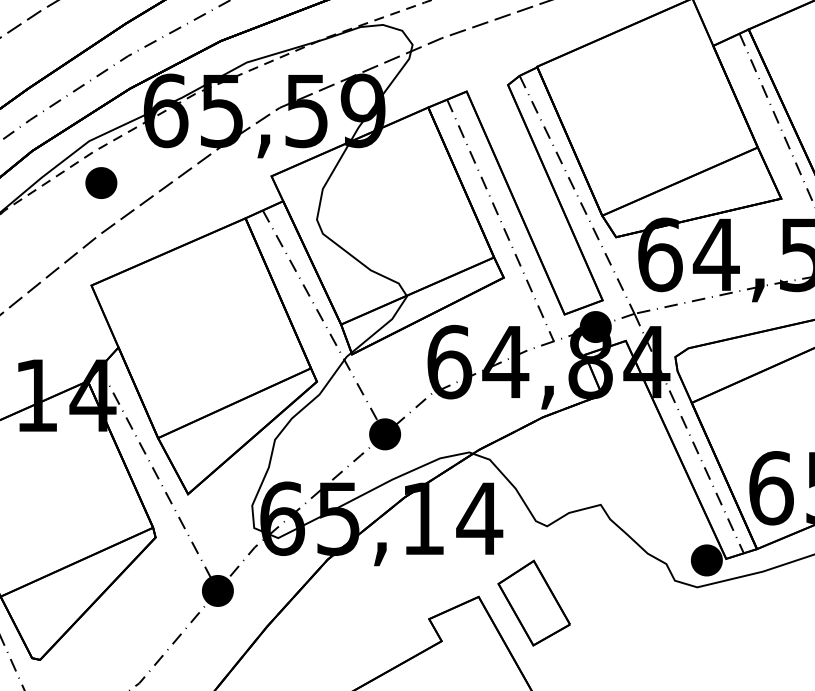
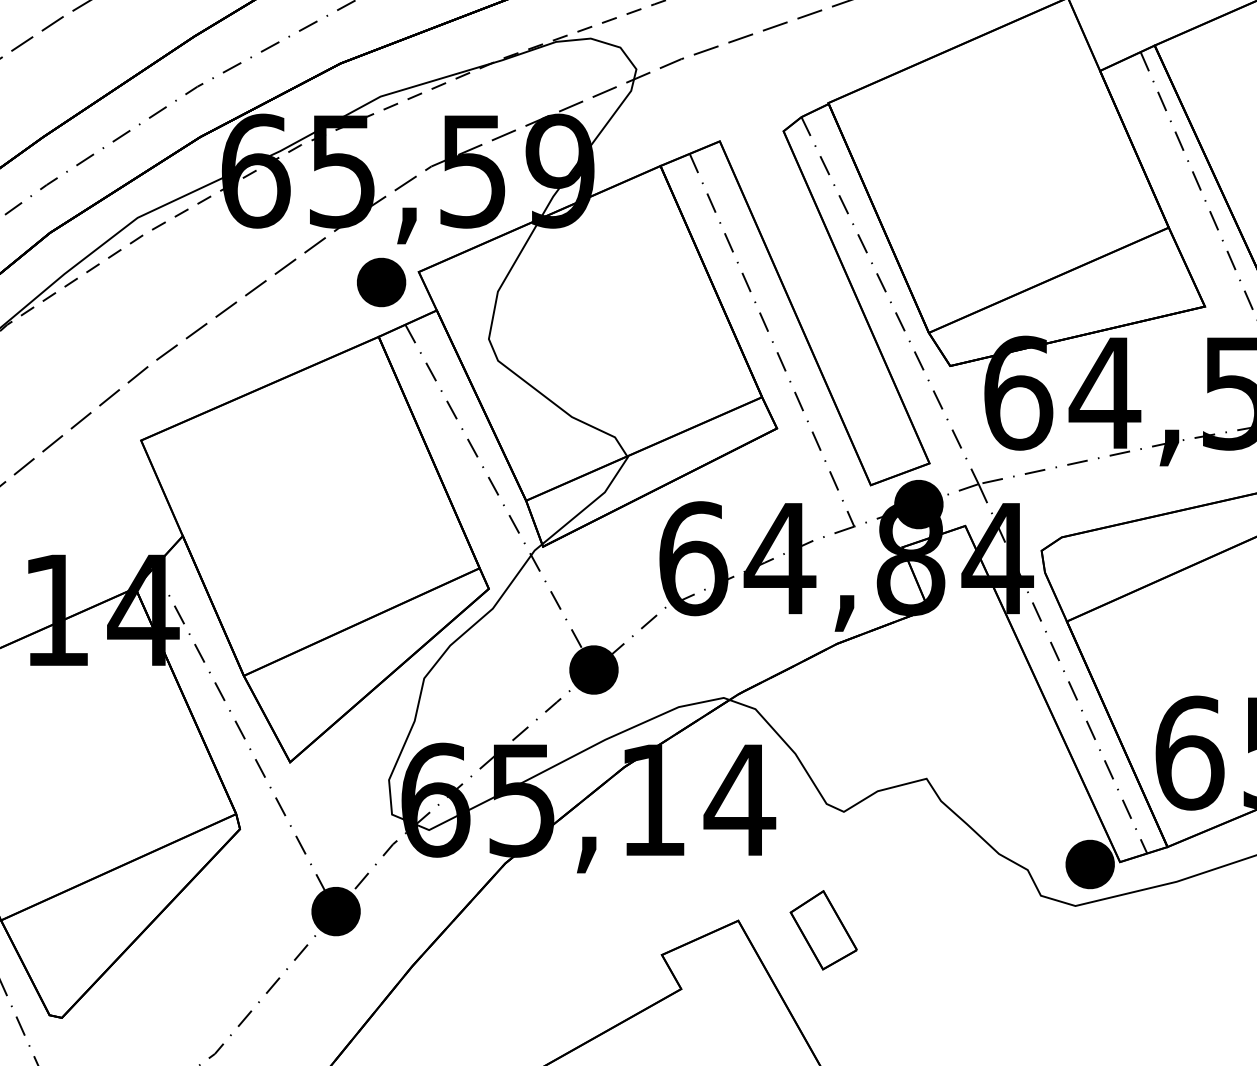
part: (101, 182) -> (381, 281), moved
part: (533, 602) -> (822, 929), size x0.6

